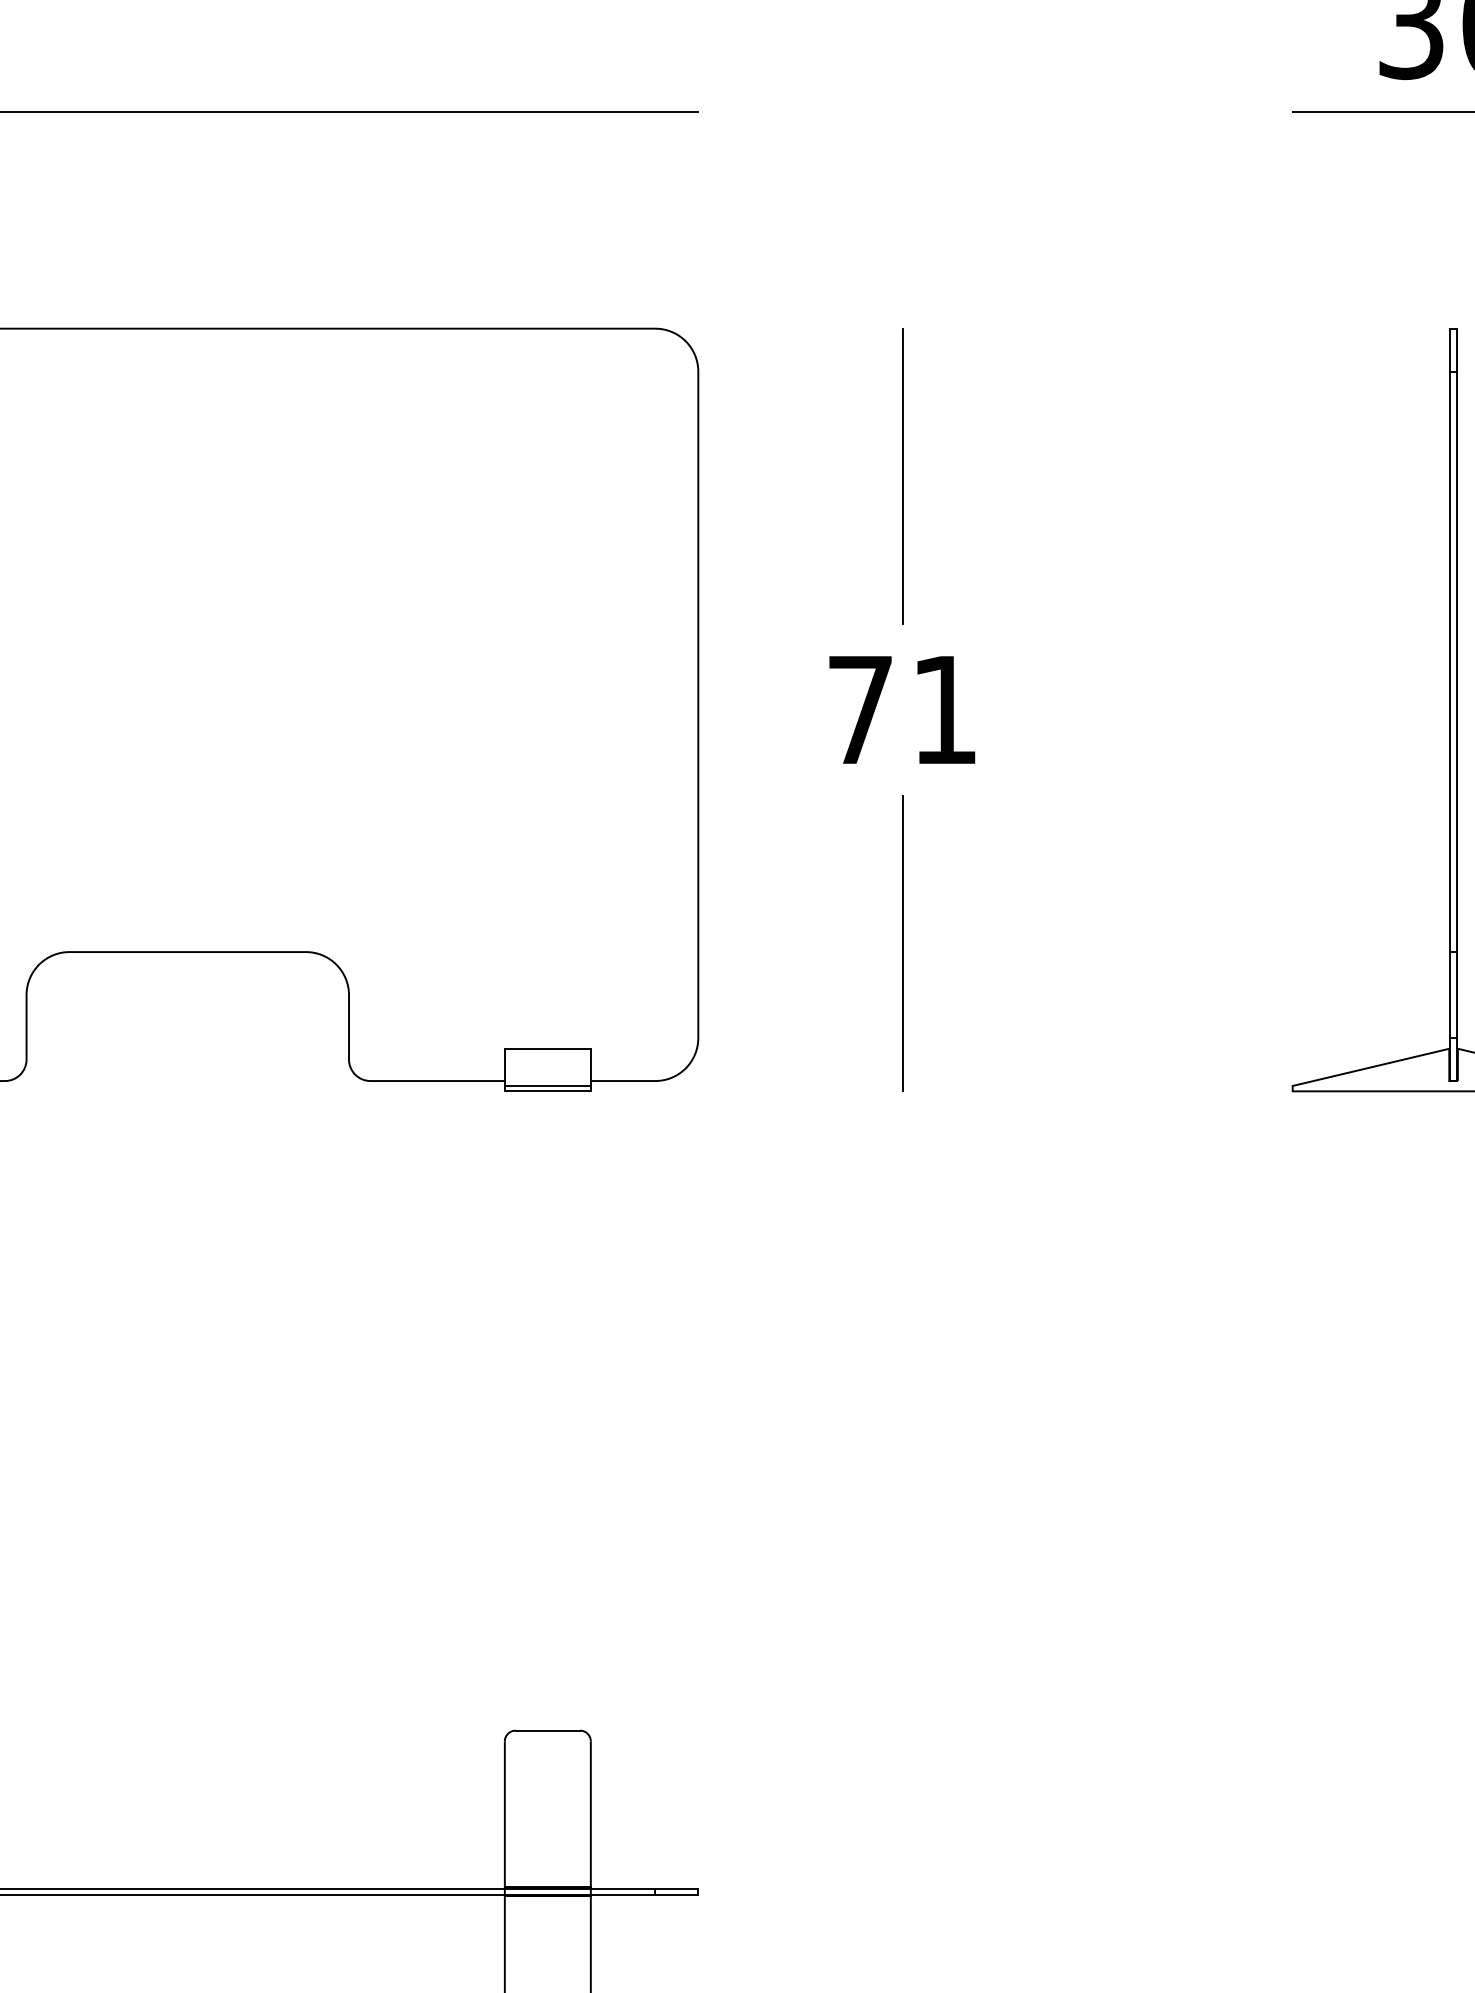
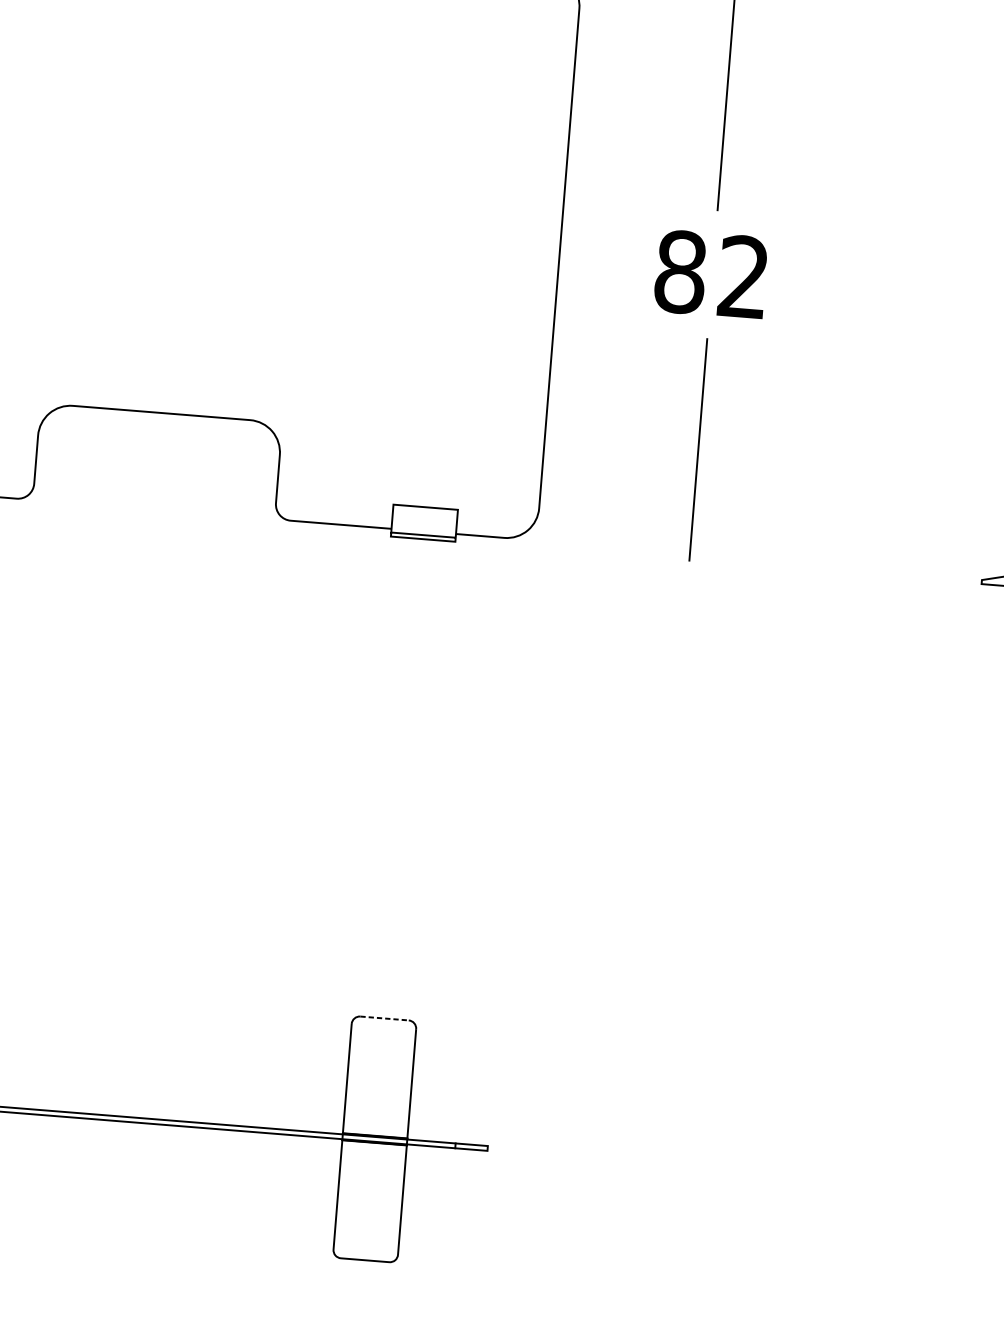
text: (901, 709) -> (711, 274), 71 -> 82
line: (548, 1730) -> (385, 1018), solid -> dashed

